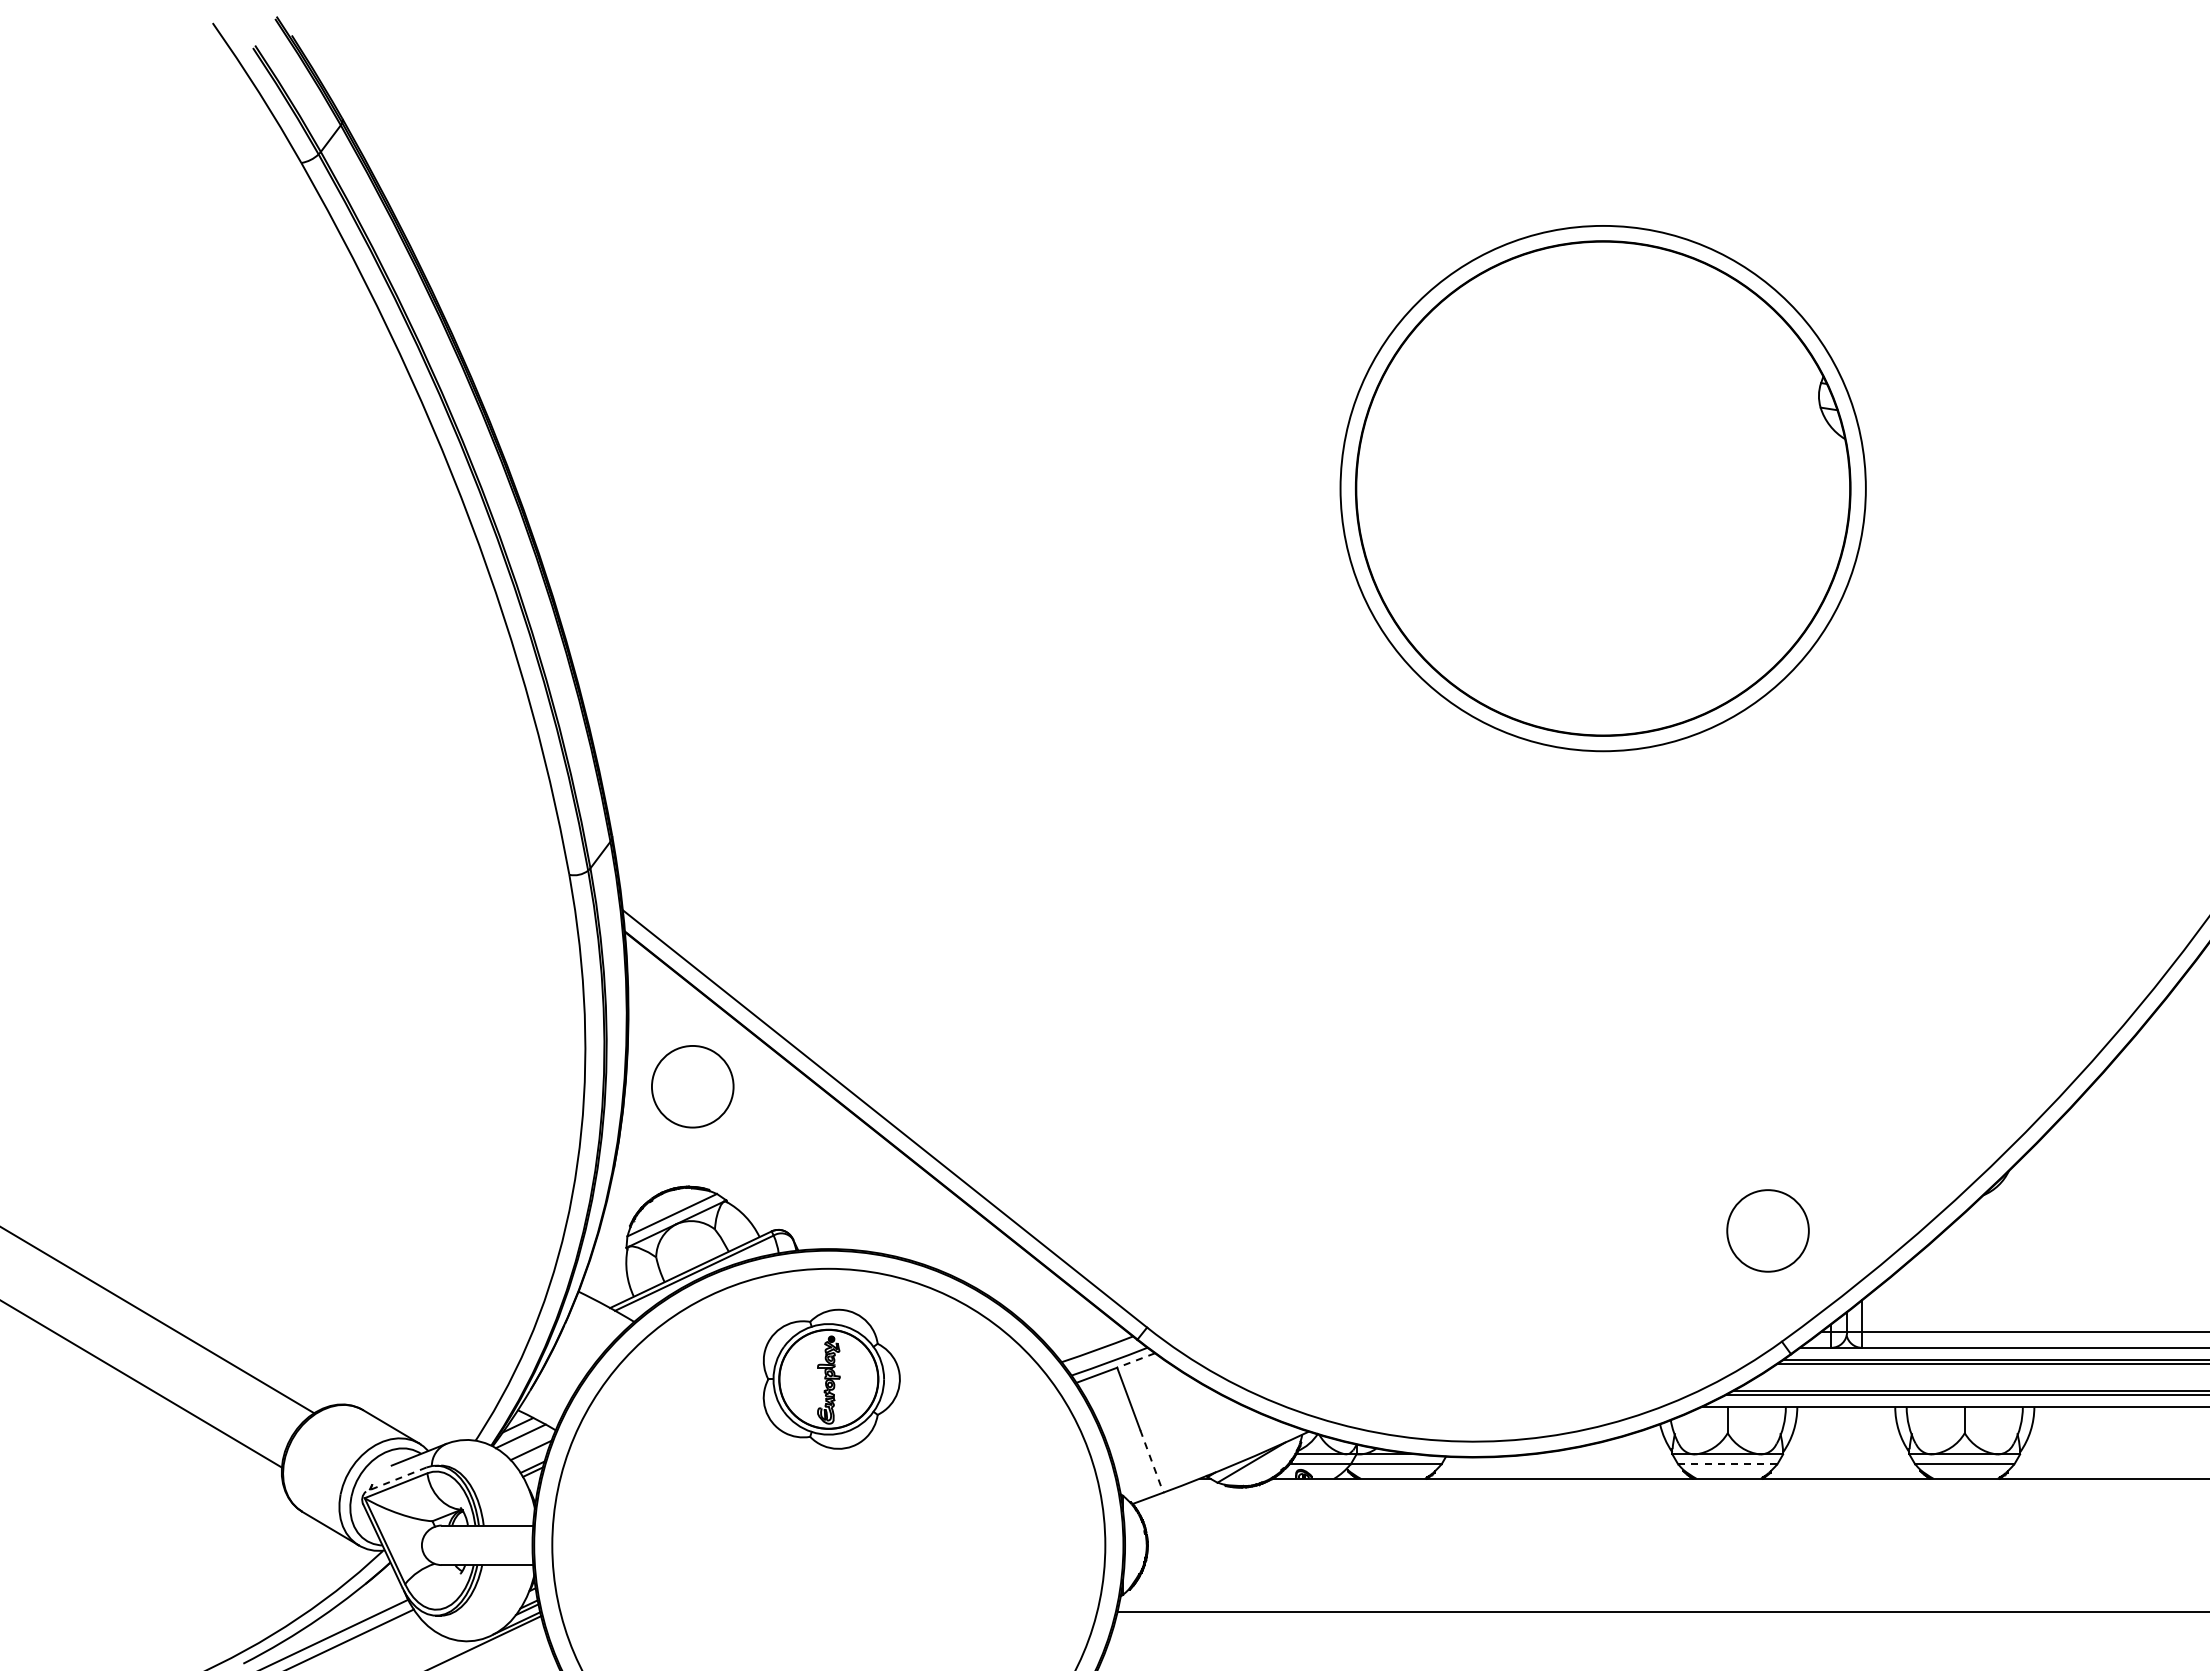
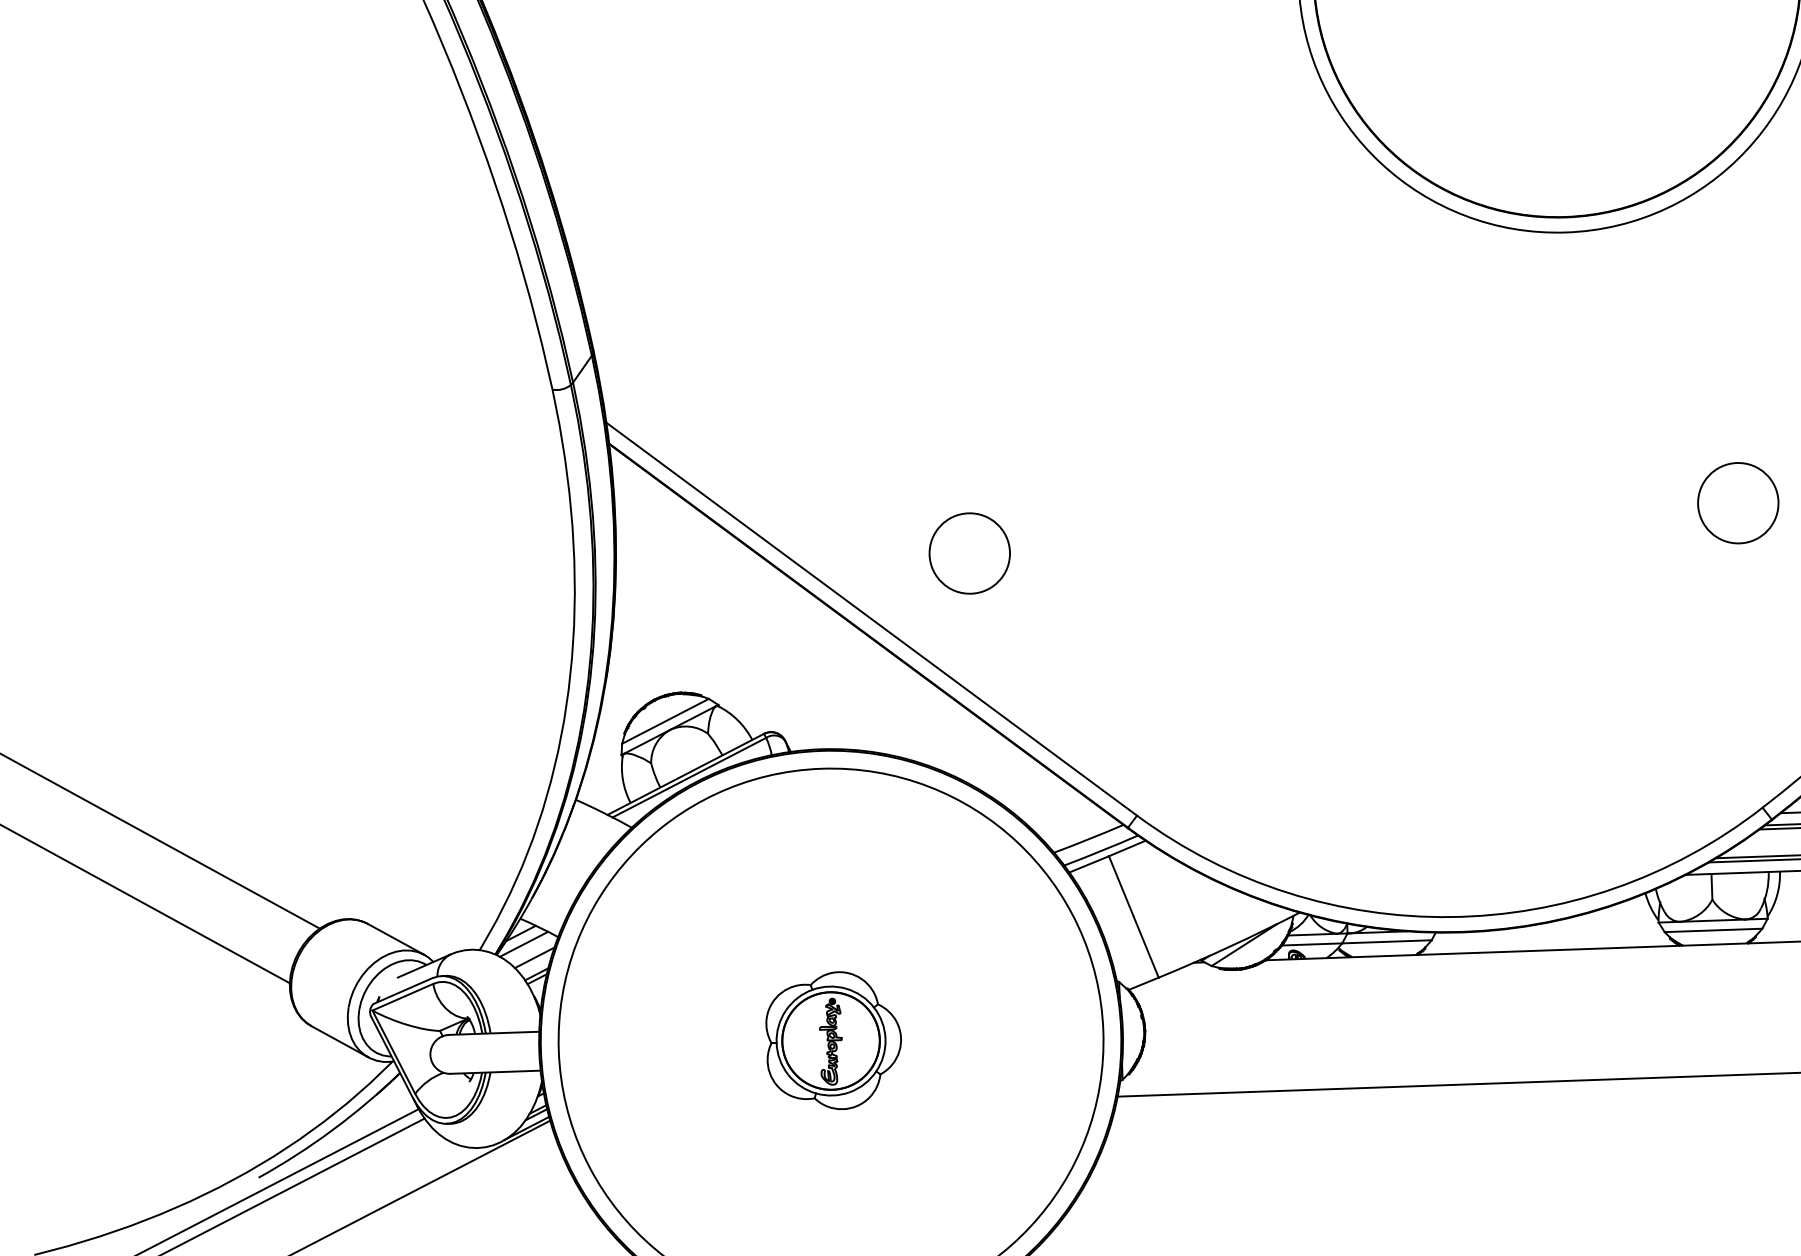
circle: (692, 1086) -> (969, 553), moved
circle: (1767, 1230) -> (1737, 502), moved
line: (1135, 1360) -> (1126, 848), dashed -> solid
part: (831, 1378) -> (833, 1040), moved
line: (1152, 1461) -> (1146, 947), dashed -> solid
line: (1727, 1464) -> (1713, 930), dashed -> solid
line: (395, 1479) -> (402, 991), dashed -> solid

